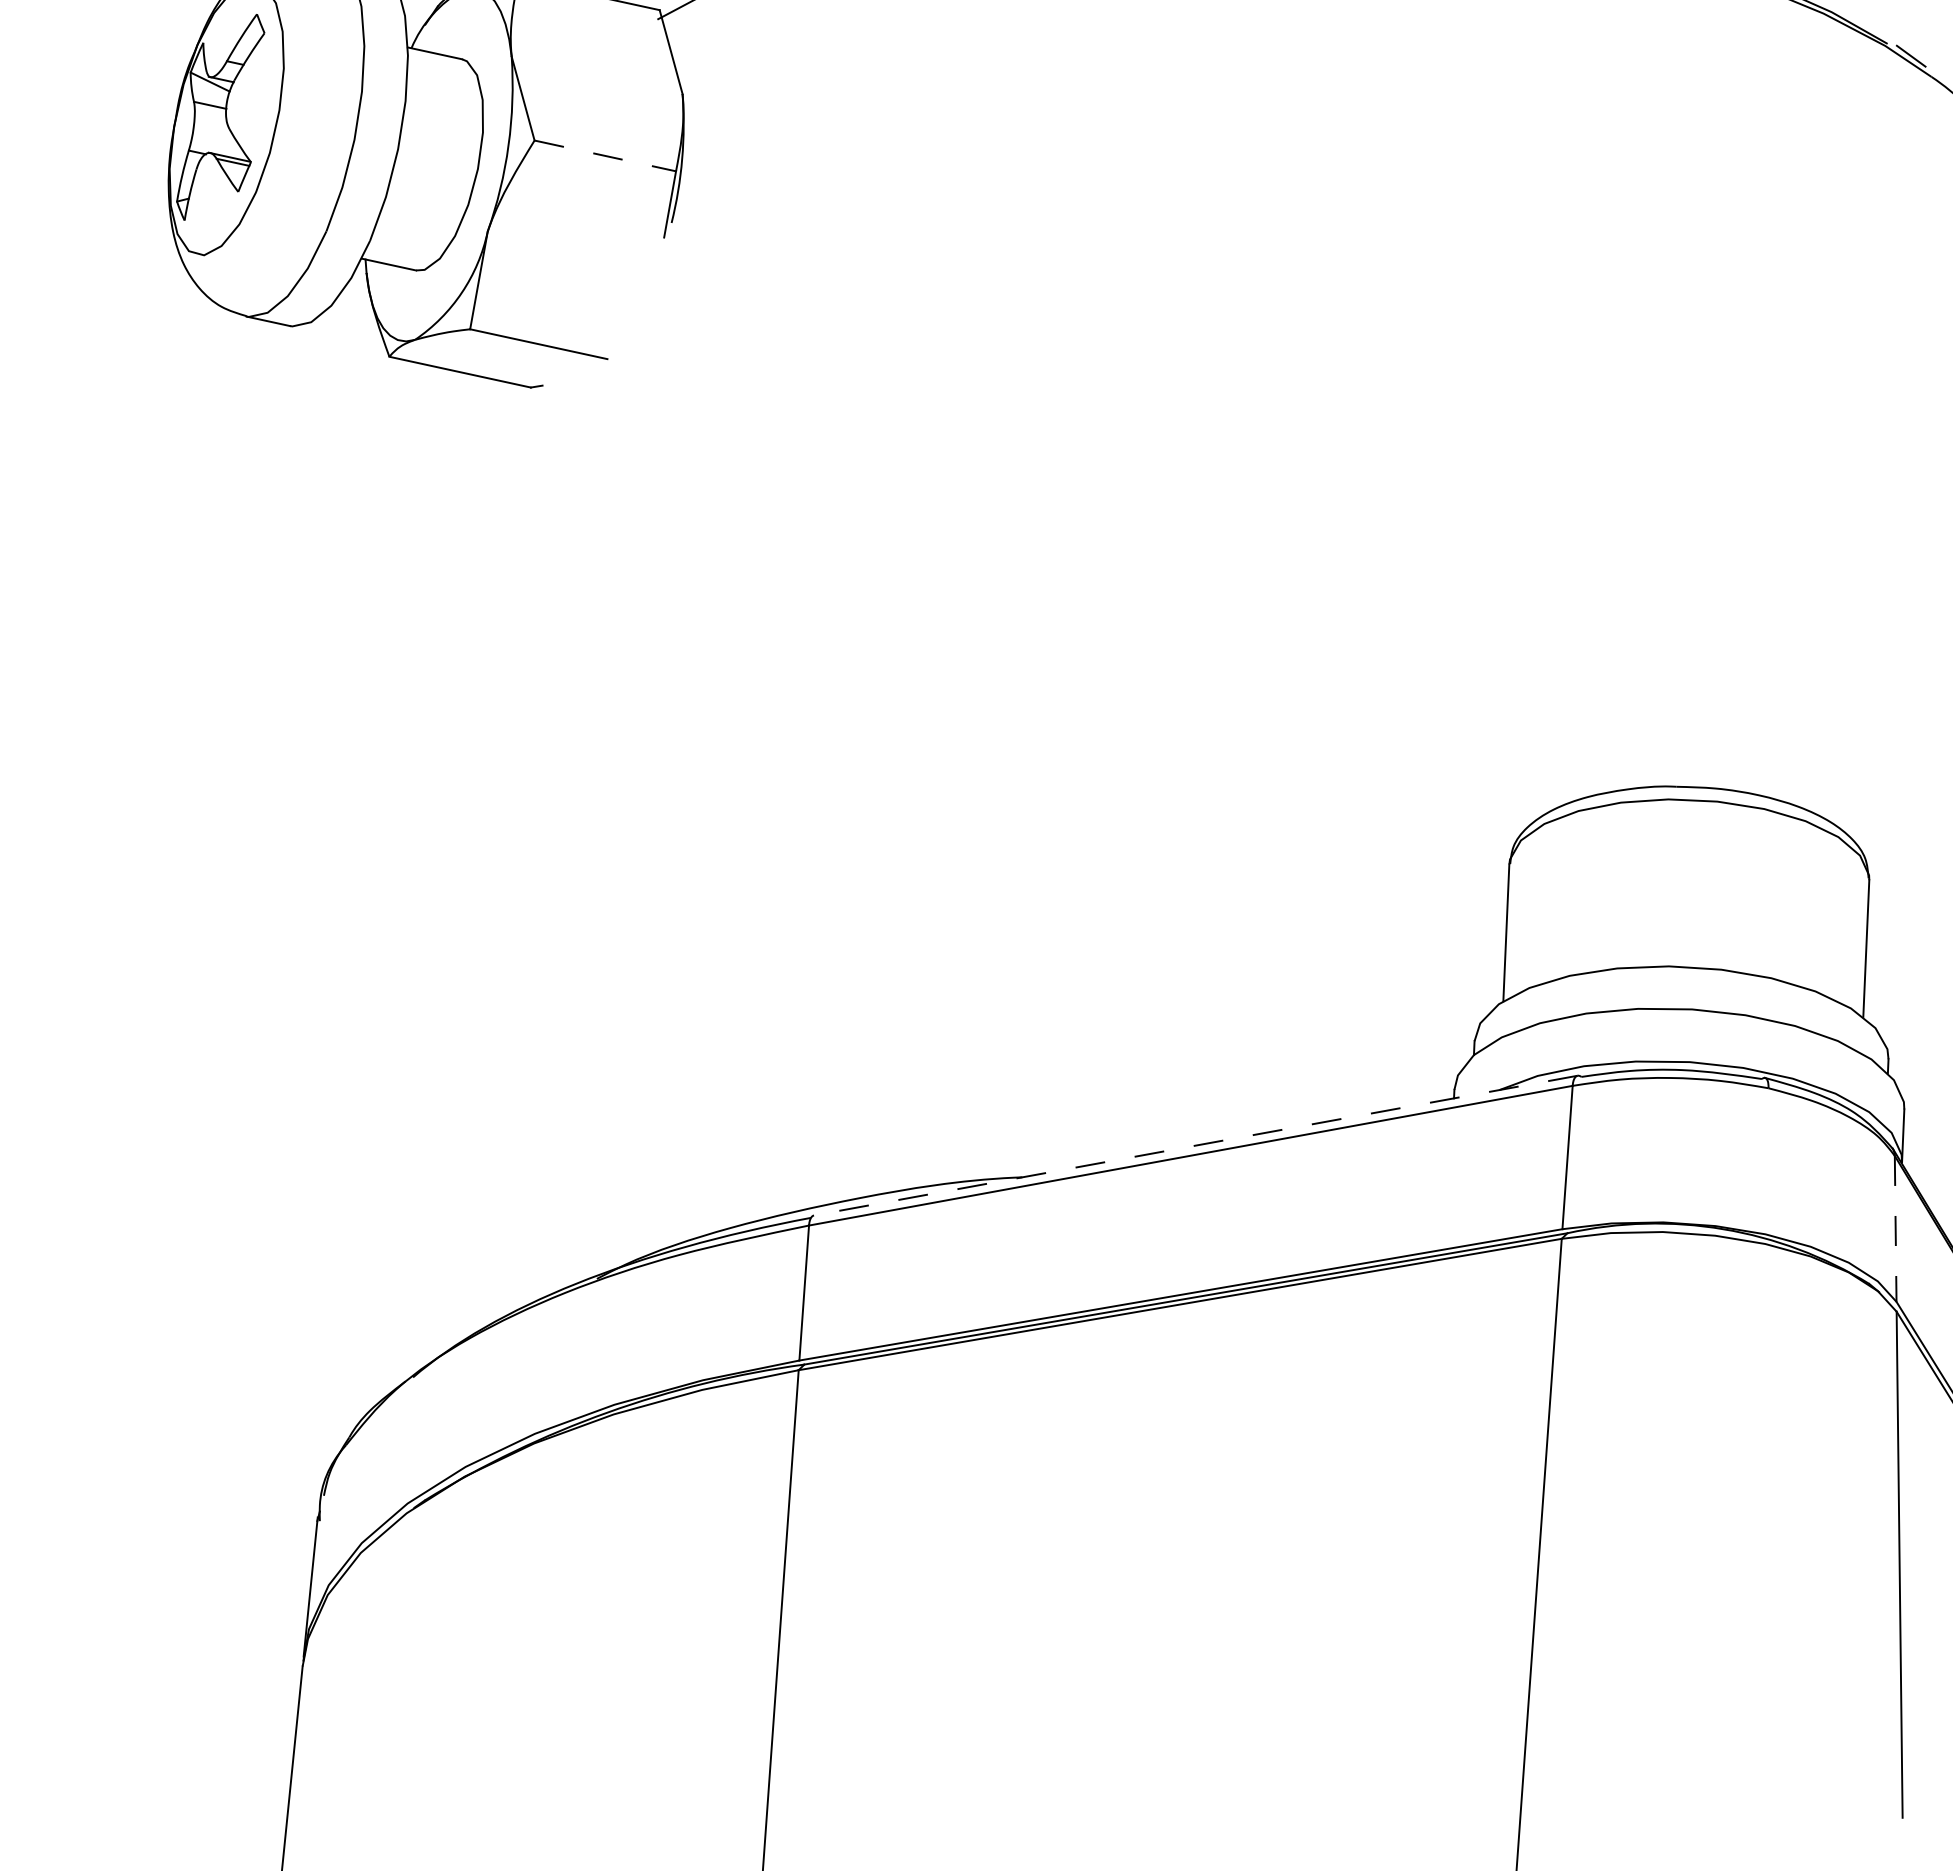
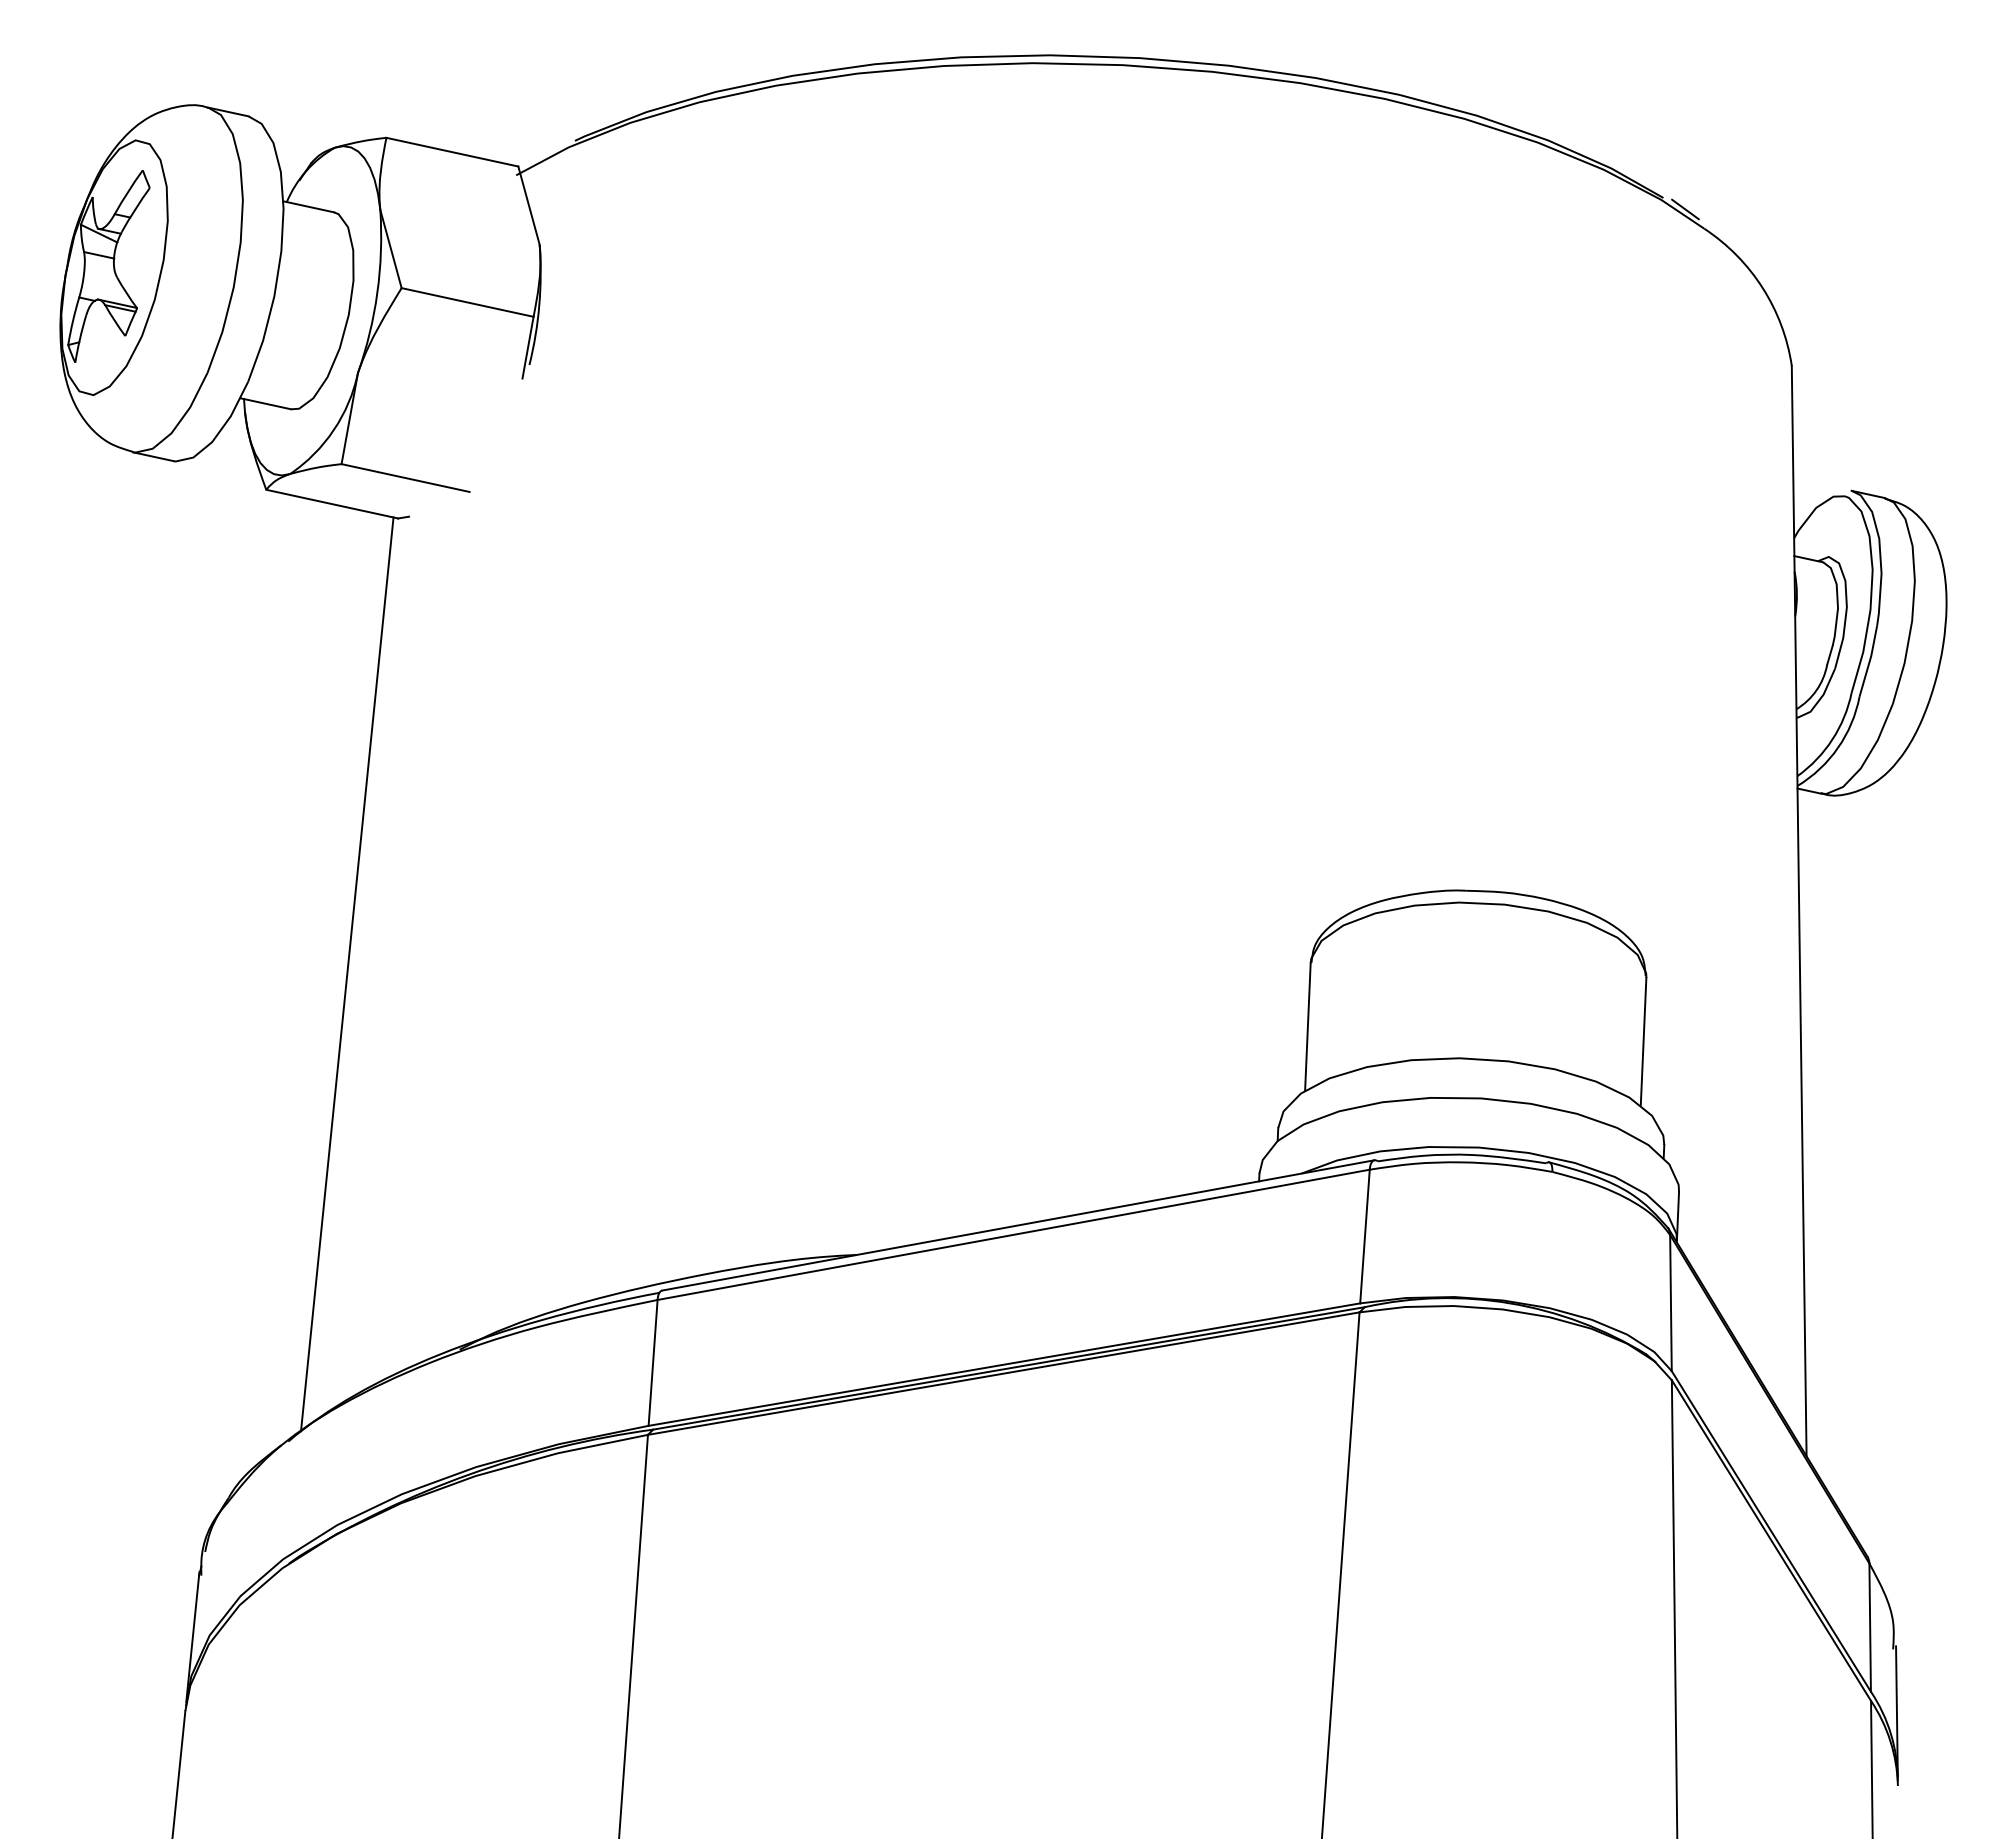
line: (605, 155) -> (467, 302), dashed -> solid
line: (476, 876) -> (347, 974), added
line: (1196, 1145) -> (1018, 1225), dashed -> solid
line: (1895, 1229) -> (1670, 1303), dashed -> solid

